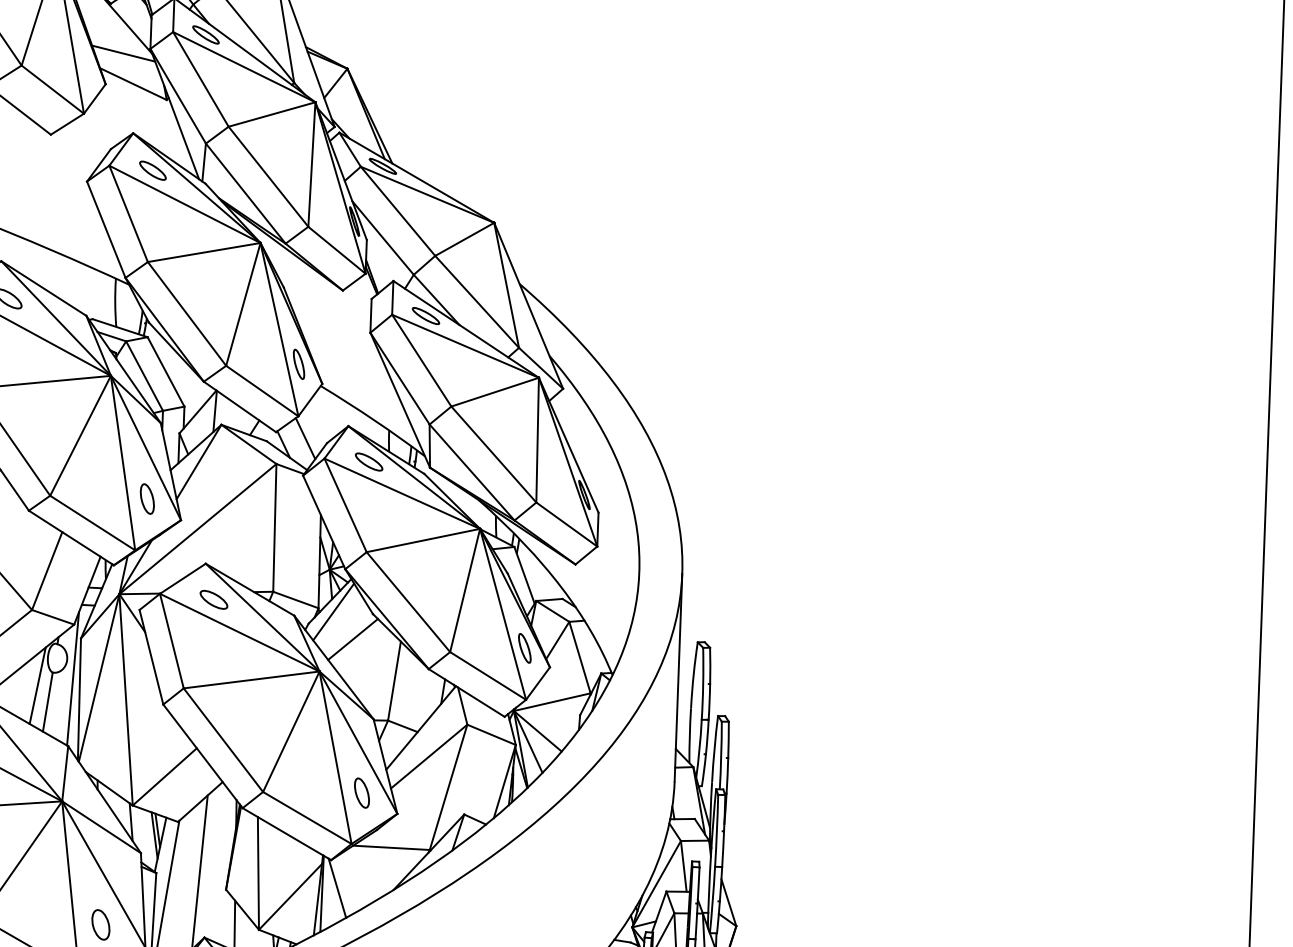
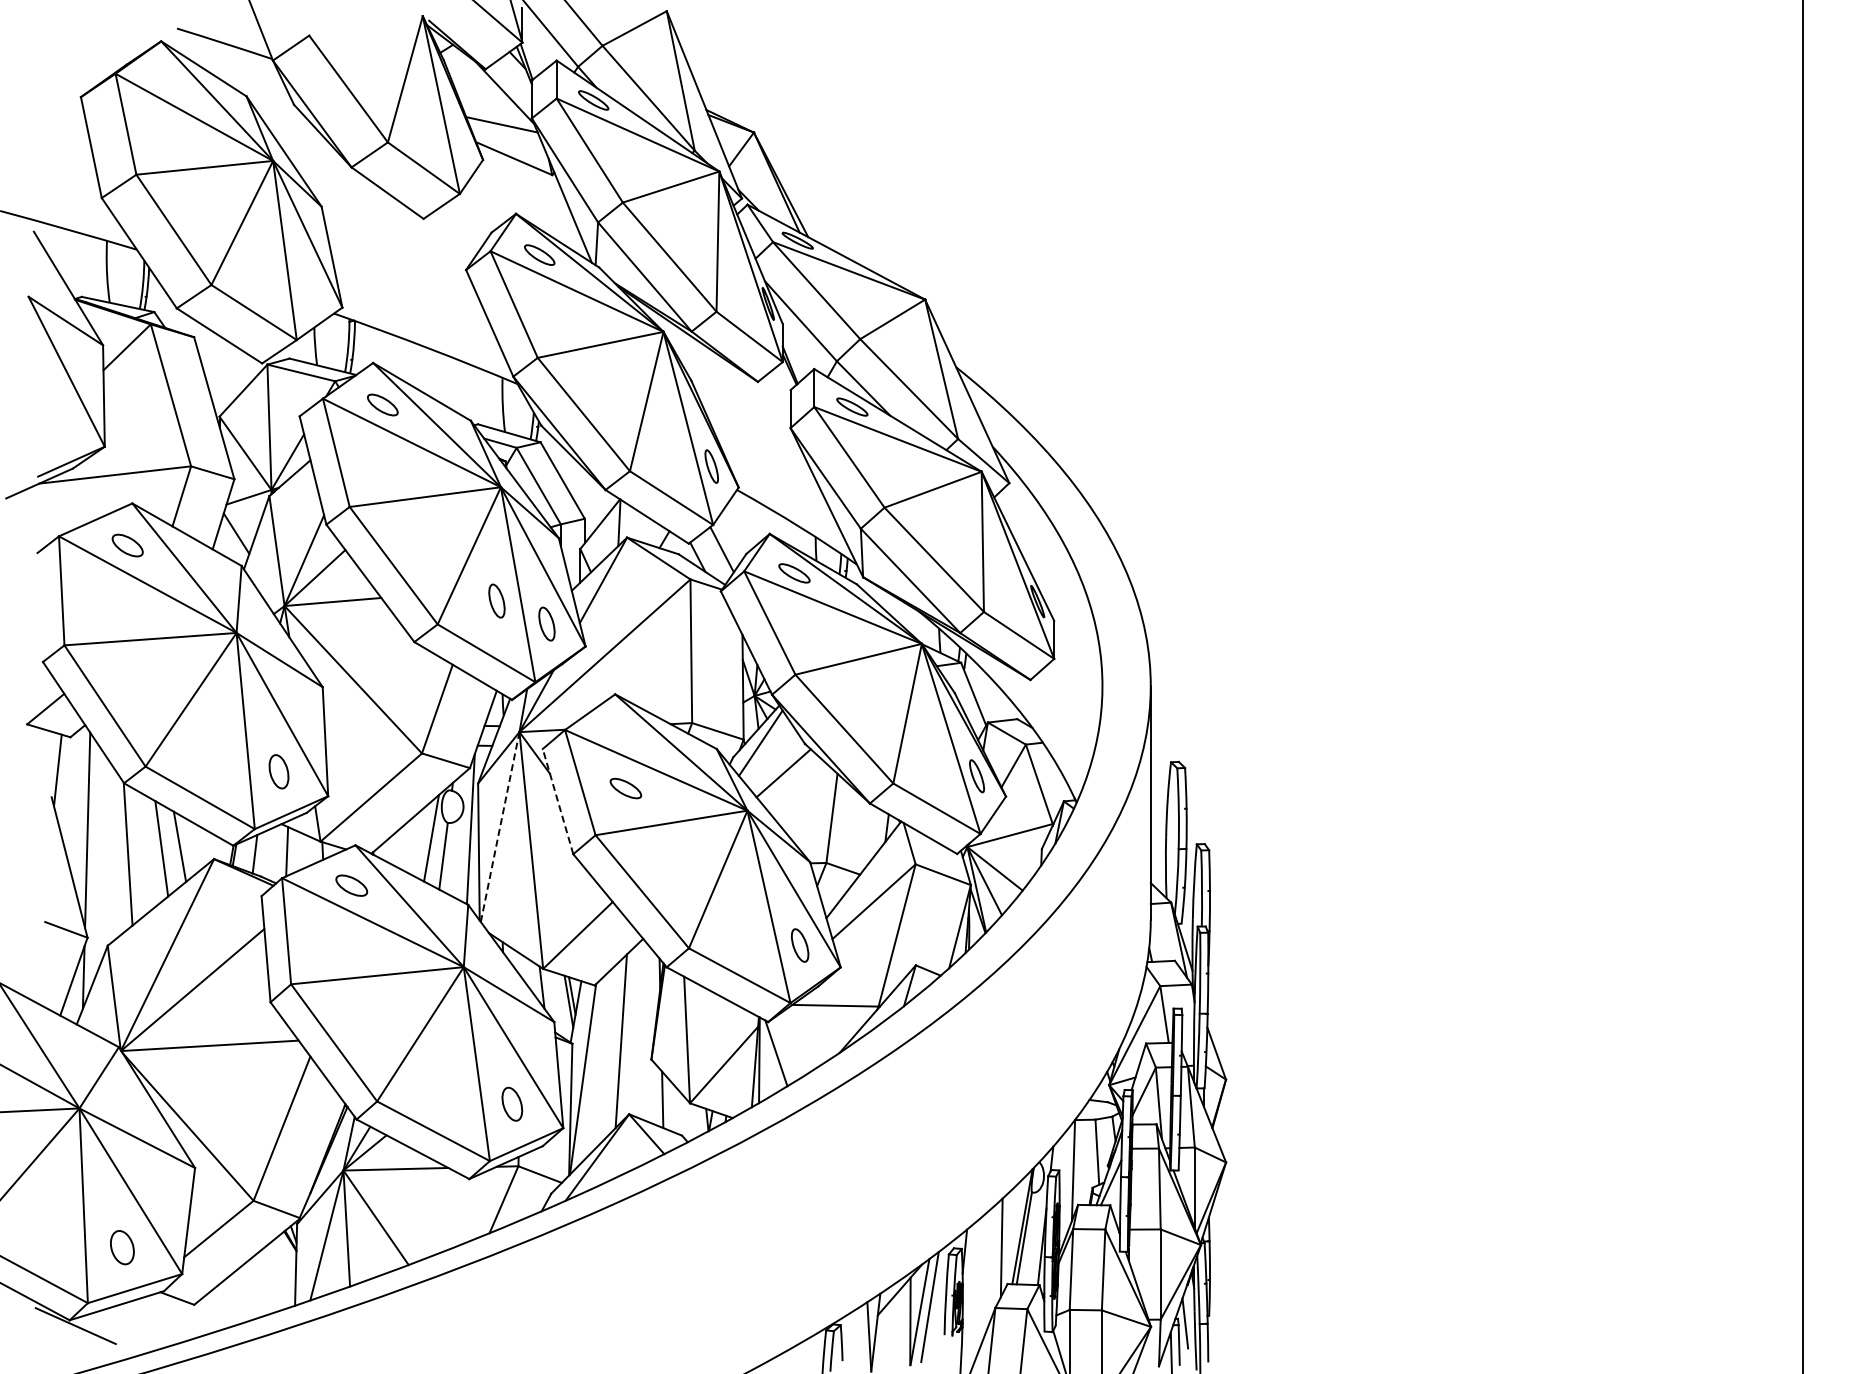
part: (103, 476) -> (496, 600), added
part: (213, 599) -> (625, 788), moved
line: (151, 657) -> (558, 801), solid -> dashed
line: (99, 678) -> (500, 827), solid -> dashed

